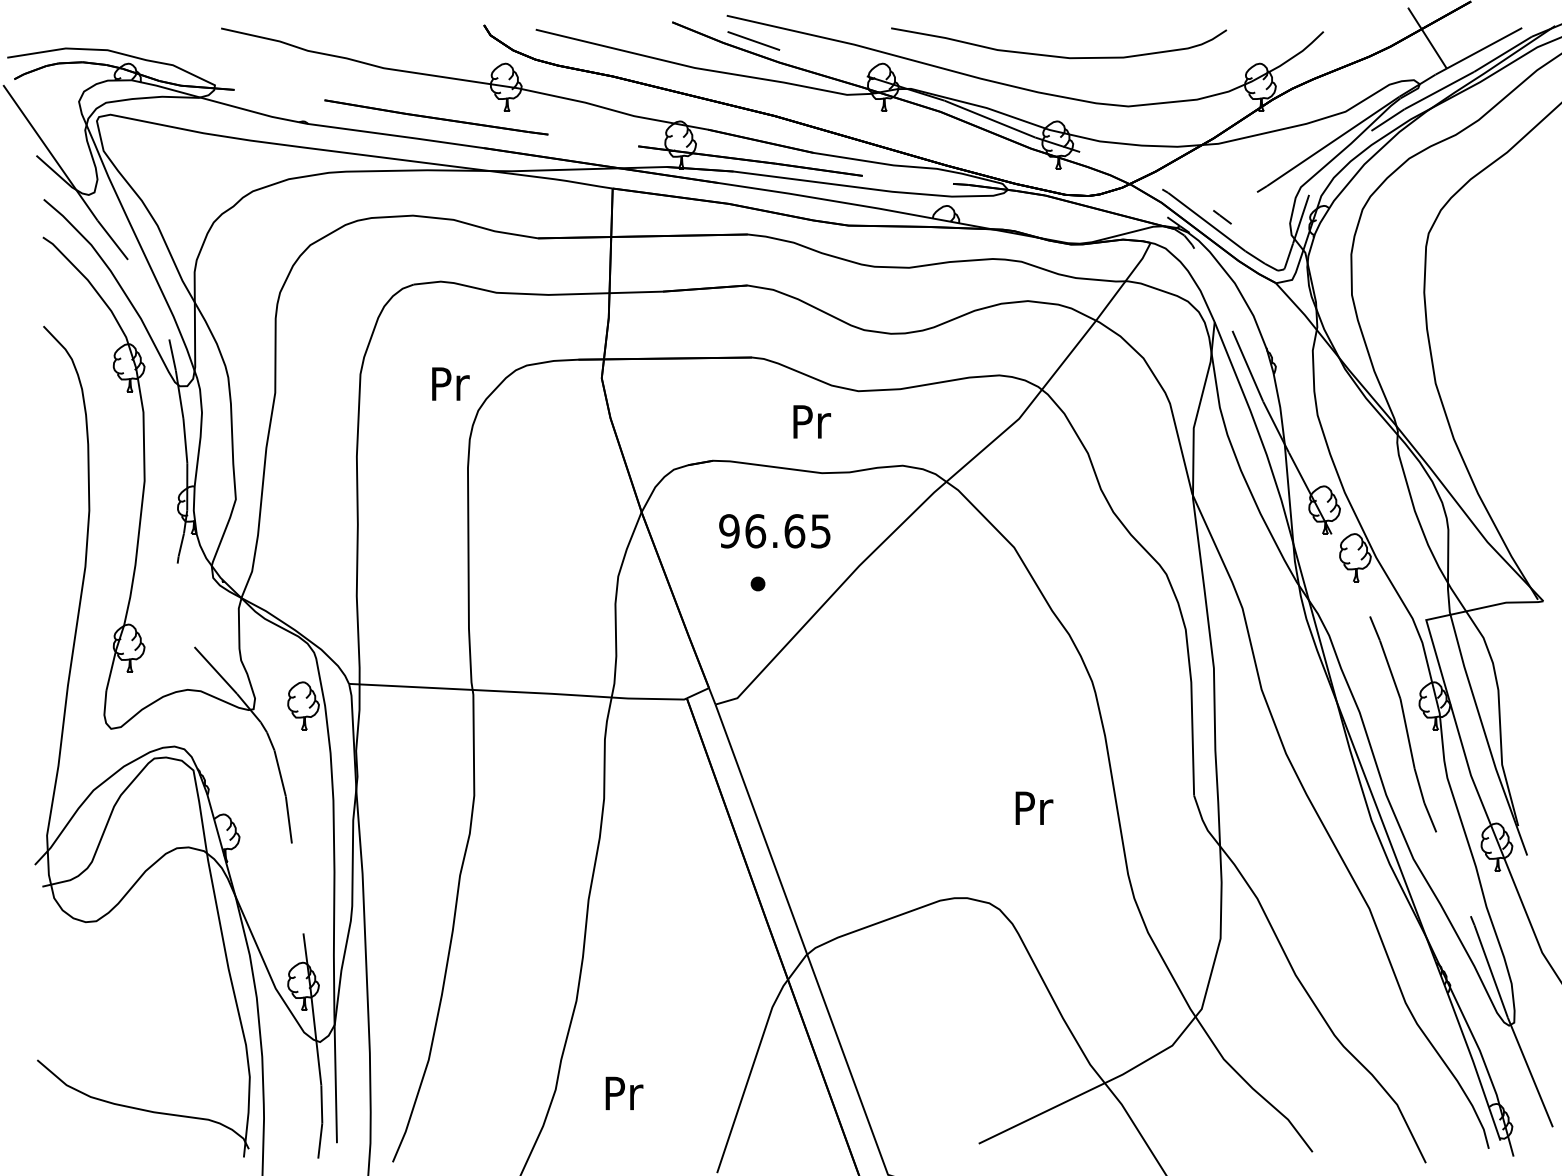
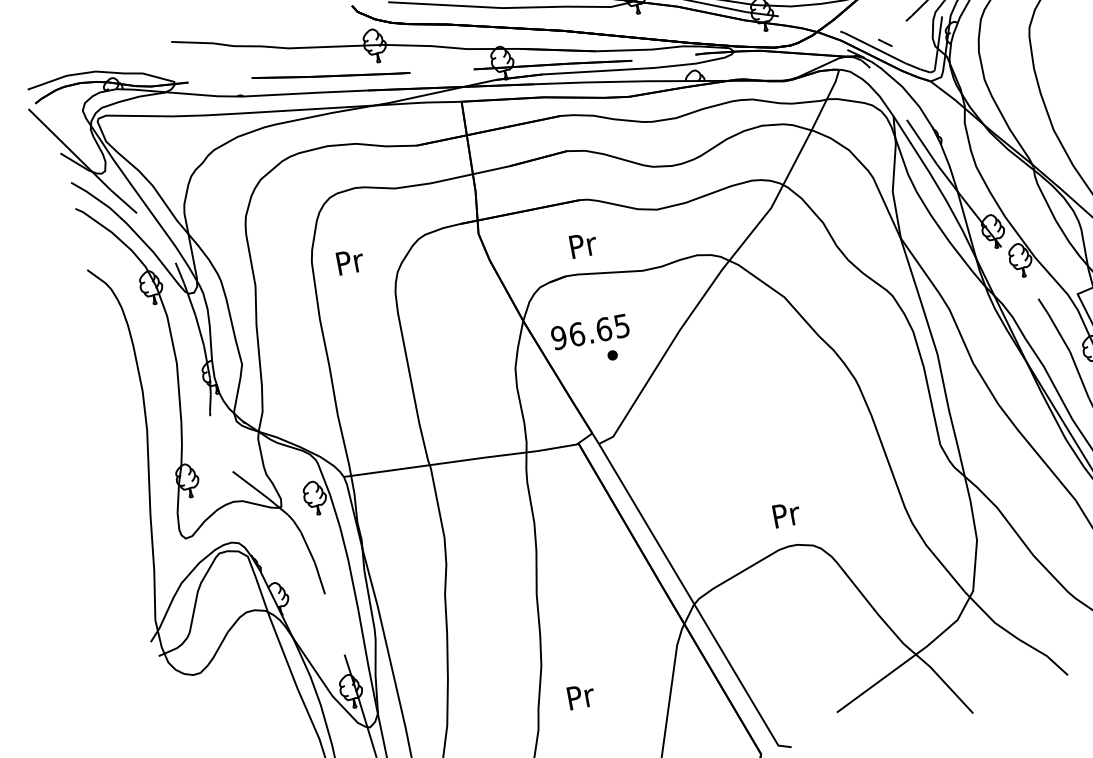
text: (450, 383) -> (350, 261), moved
text: (812, 421) -> (583, 244), moved
text: (774, 531) -> (590, 332), moved
text: (1034, 807) -> (786, 514), moved
text: (624, 1092) -> (581, 696), moved

